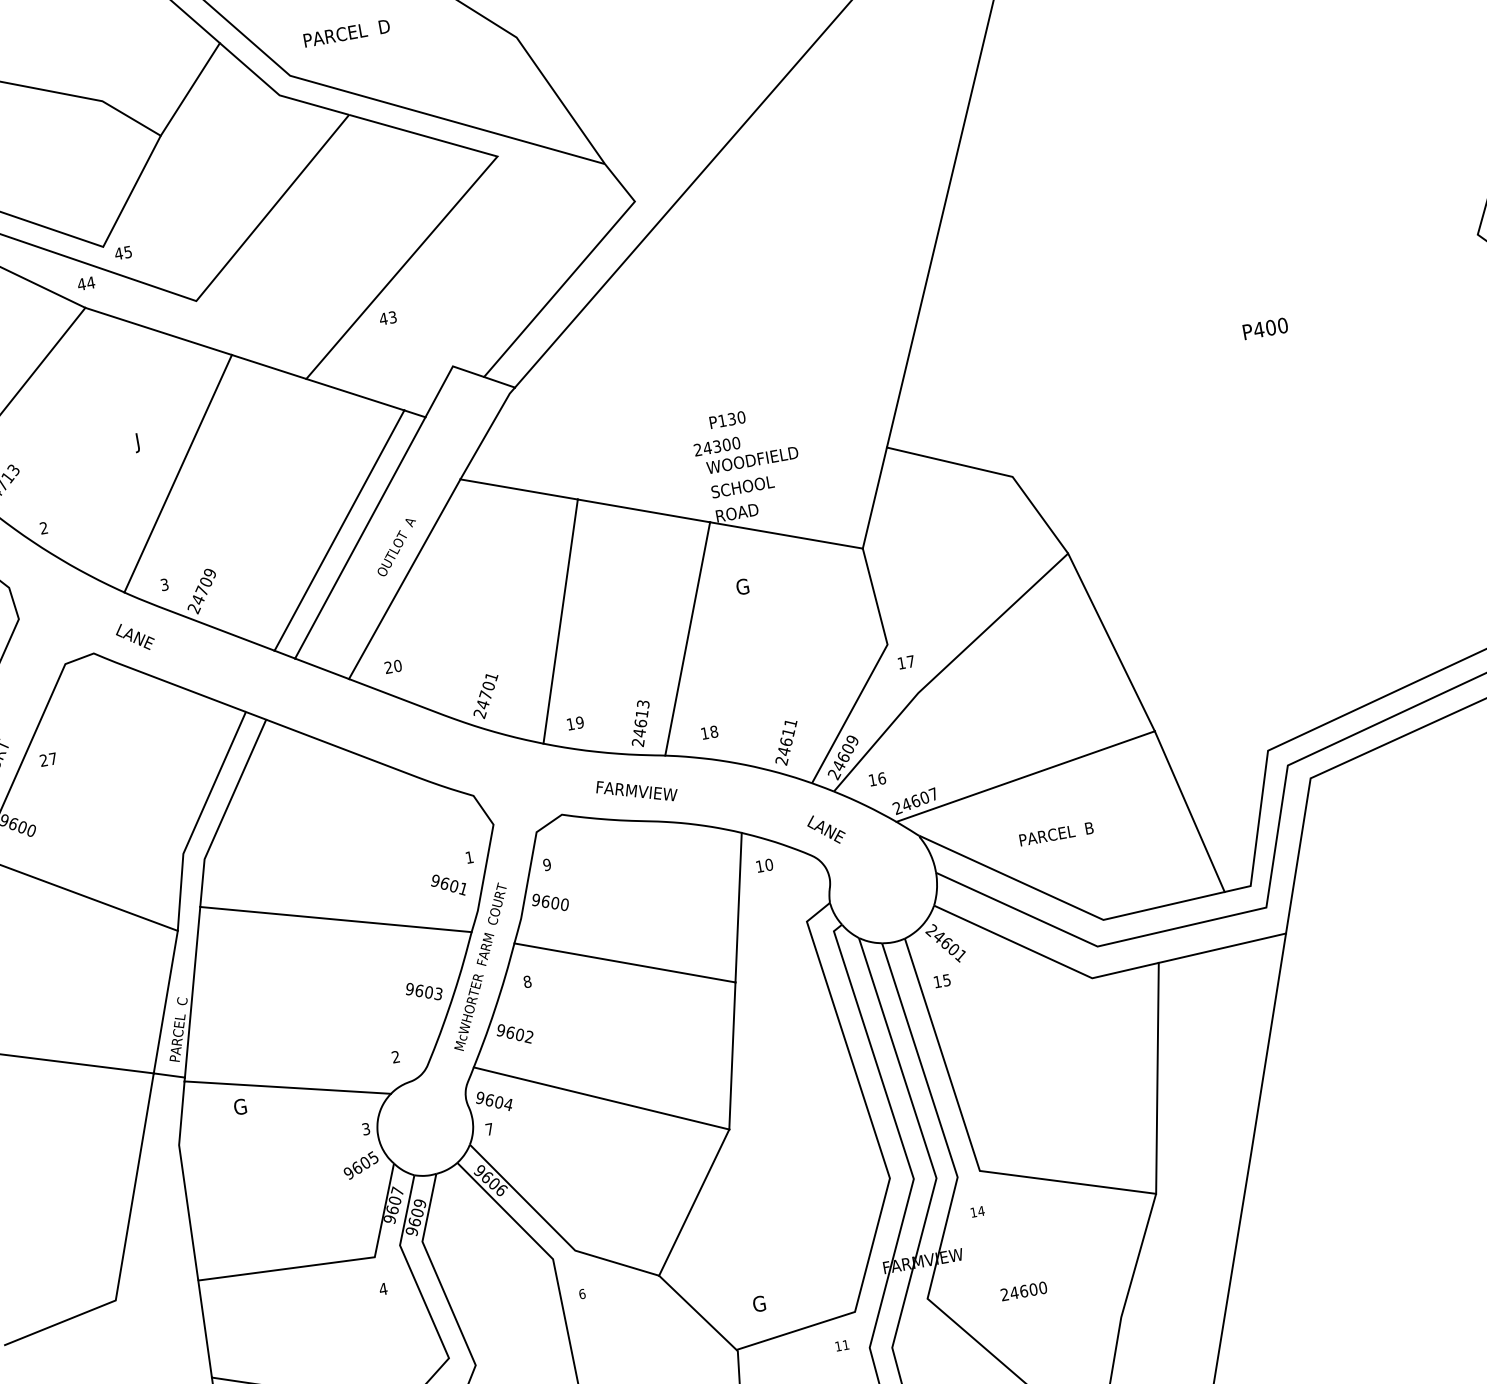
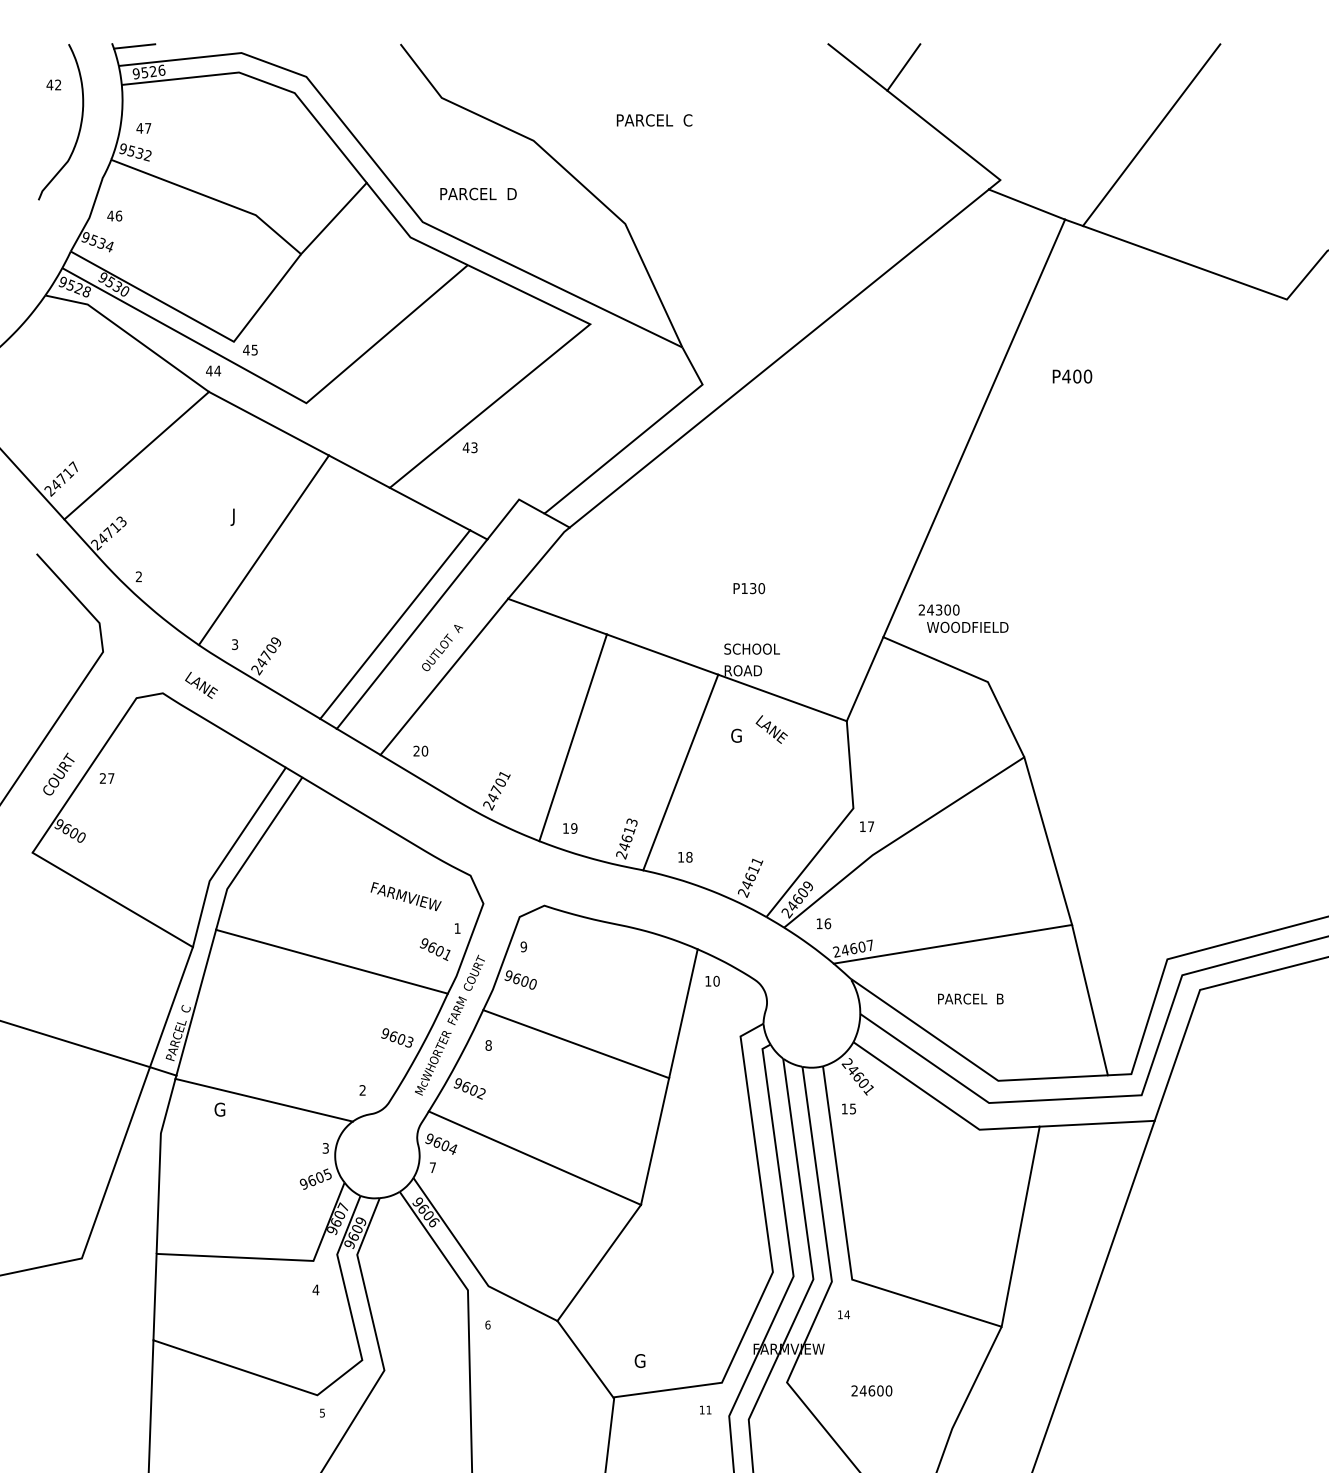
text: (1265, 328) -> (1072, 376), moved
text: (746, 451) -> (963, 618), moved
text: (636, 790) -> (405, 896), moved
text: (826, 829) -> (771, 729), moved

